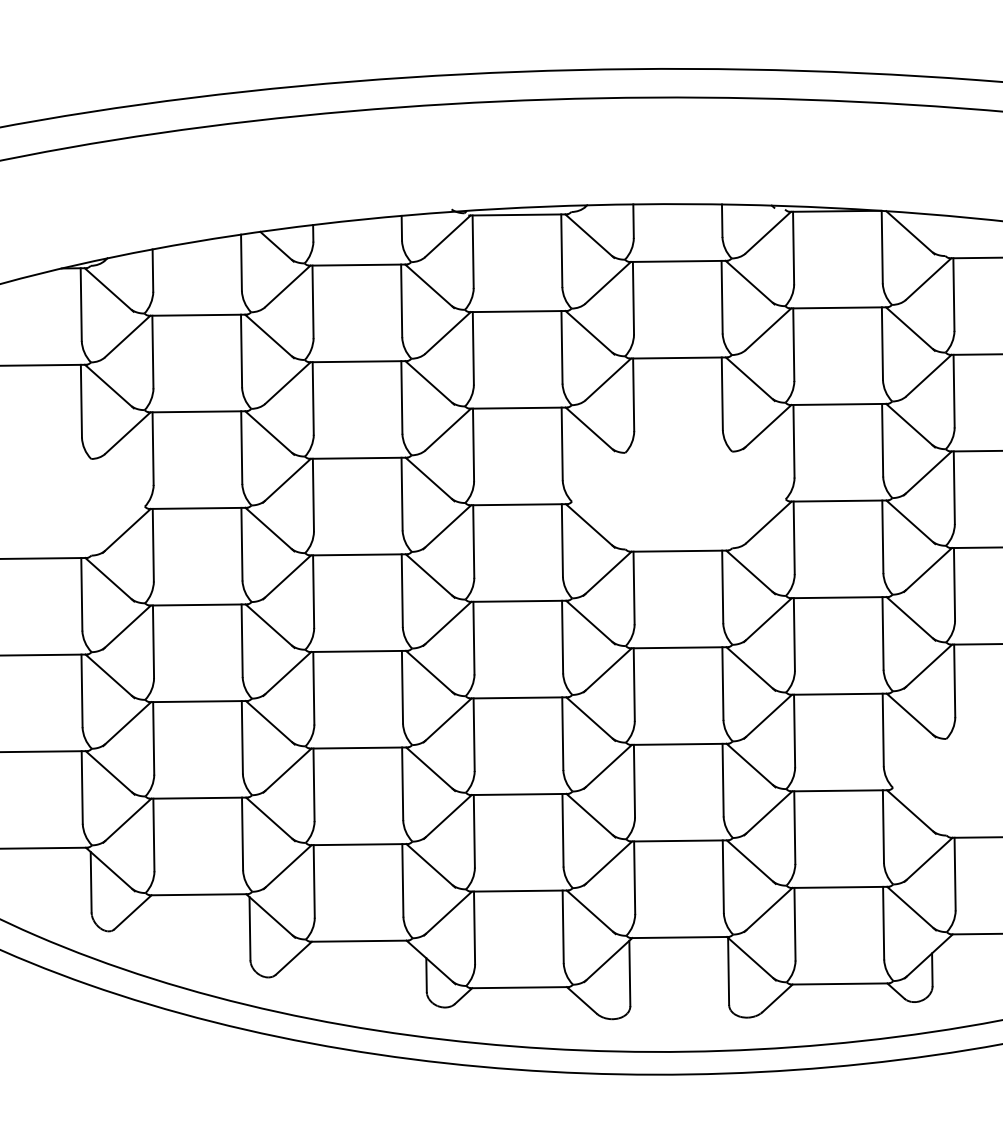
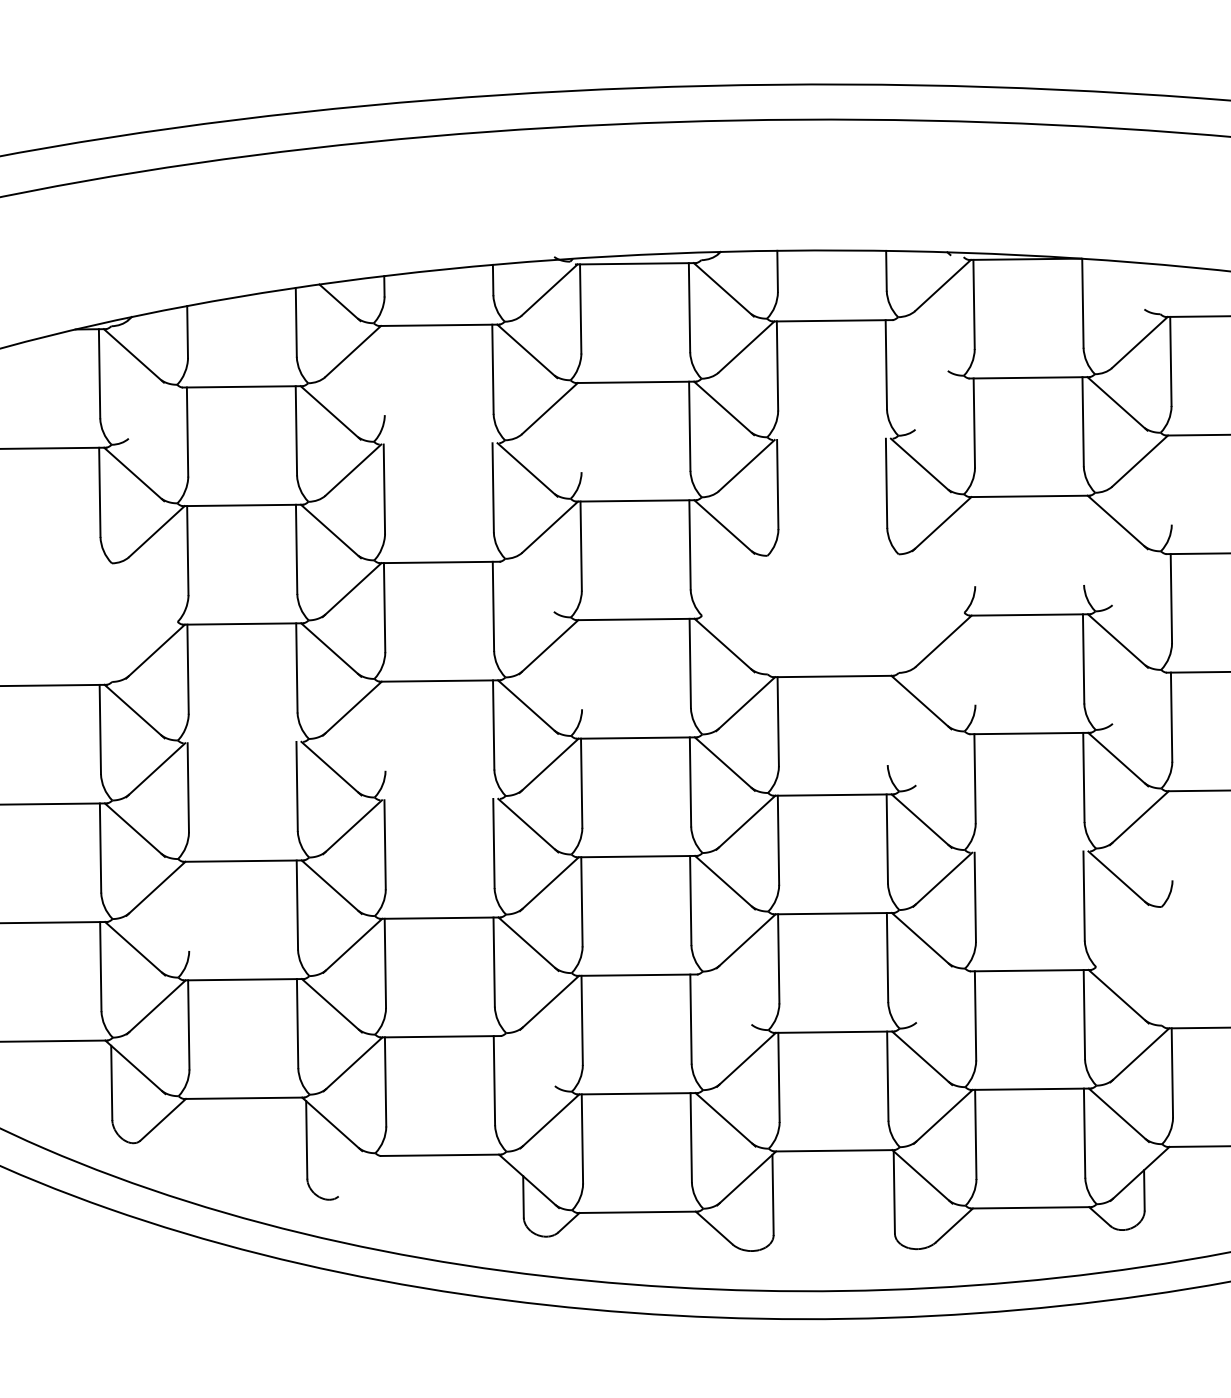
line: (910, 232) -> (1117, 285), removed
line: (749, 282) -> (920, 346), removed
line: (312, 301) -> (383, 370), removed
line: (768, 328) -> (943, 403), removed
line: (127, 336) -> (156, 412), removed
line: (472, 348) -> (580, 427), removed
line: (678, 358) -> (832, 439), removed
line: (358, 361) -> (439, 443), removed
line: (953, 390) -> (1170, 479), removed
line: (882, 439) -> (1083, 539), removed
line: (793, 441) -> (974, 541), removed
line: (927, 473) -> (1138, 581), removed
line: (429, 479) -> (527, 588), removed
line: (793, 537) -> (974, 659), removed
line: (473, 541) -> (581, 664), removed
line: (927, 569) -> (1138, 699), removed
line: (722, 587) -> (886, 720), removed
line: (313, 591) -> (384, 725), removed
line: (198, 604) -> (243, 742), removed
line: (767, 620) -> (942, 761), removed
line: (358, 651) -> (440, 799), removed
line: (954, 680) -> (1171, 835), removed
line: (839, 693) -> (1030, 851), removed
line: (153, 737) -> (188, 905), removed
line: (767, 813) -> (942, 998), removed
line: (591, 815) -> (725, 1001), removed
line: (430, 865) -> (528, 1062), removed
line: (293, 957) -> (360, 1175), removed

